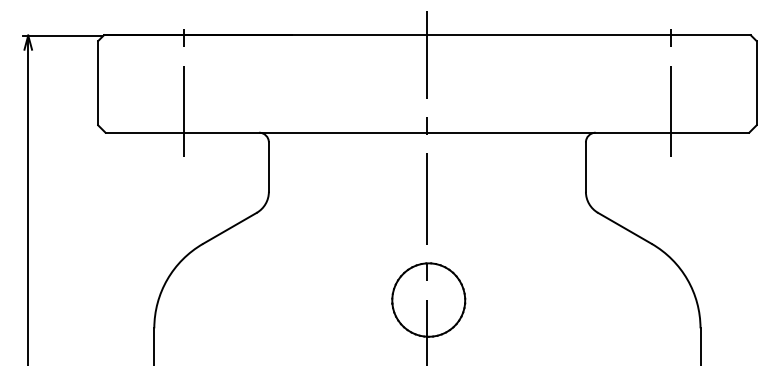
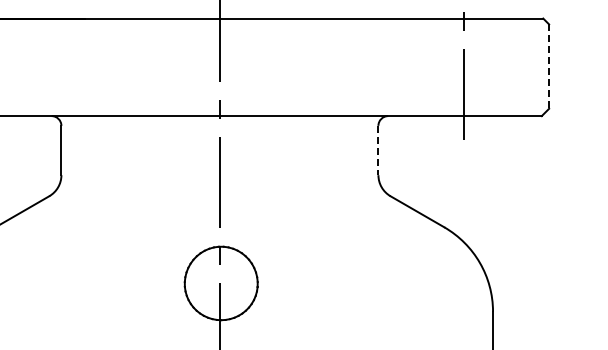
line: (756, 83) -> (549, 66), solid -> dashed
line: (585, 167) -> (378, 150), solid -> dashed

